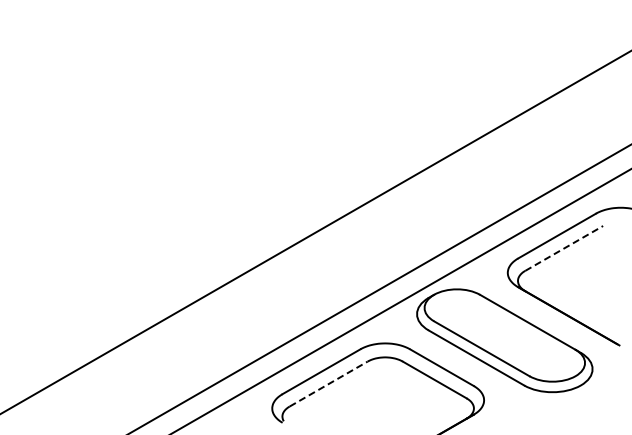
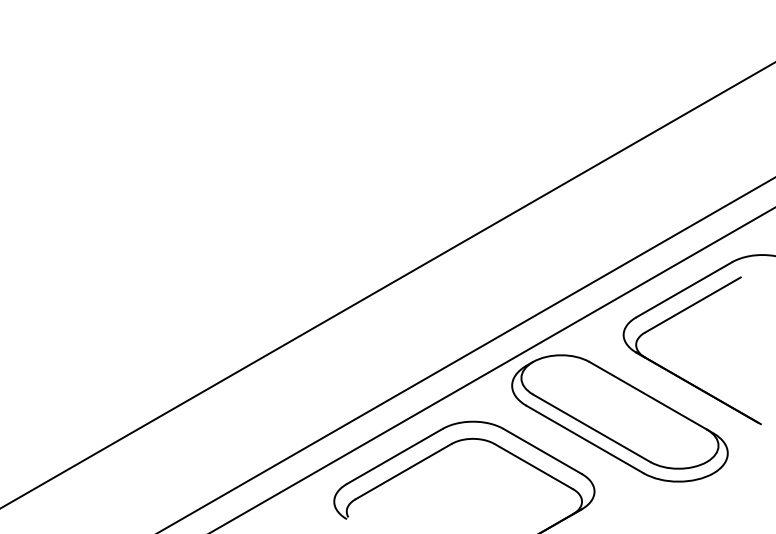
line: (564, 248) -> (693, 305), dashed -> solid
line: (328, 384) -> (403, 472), dashed -> solid

